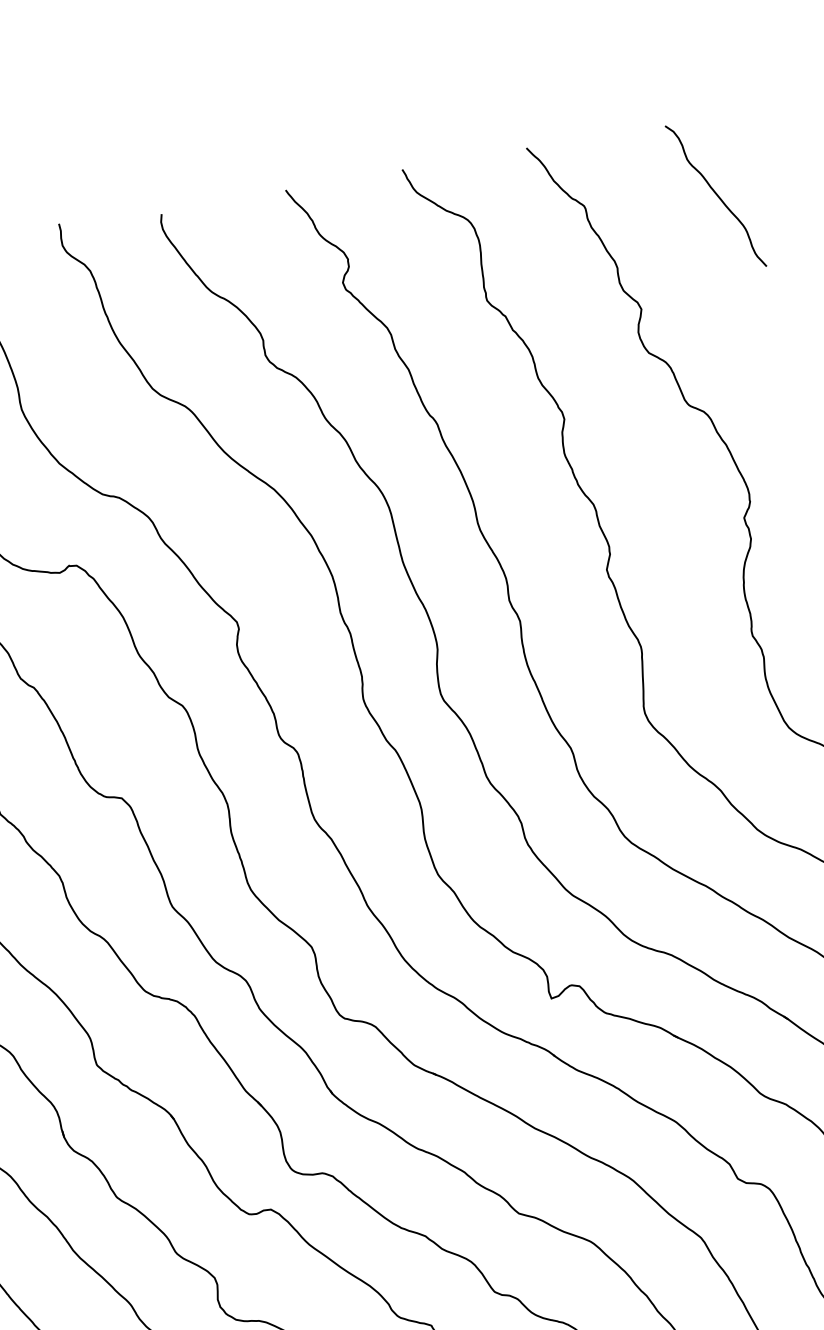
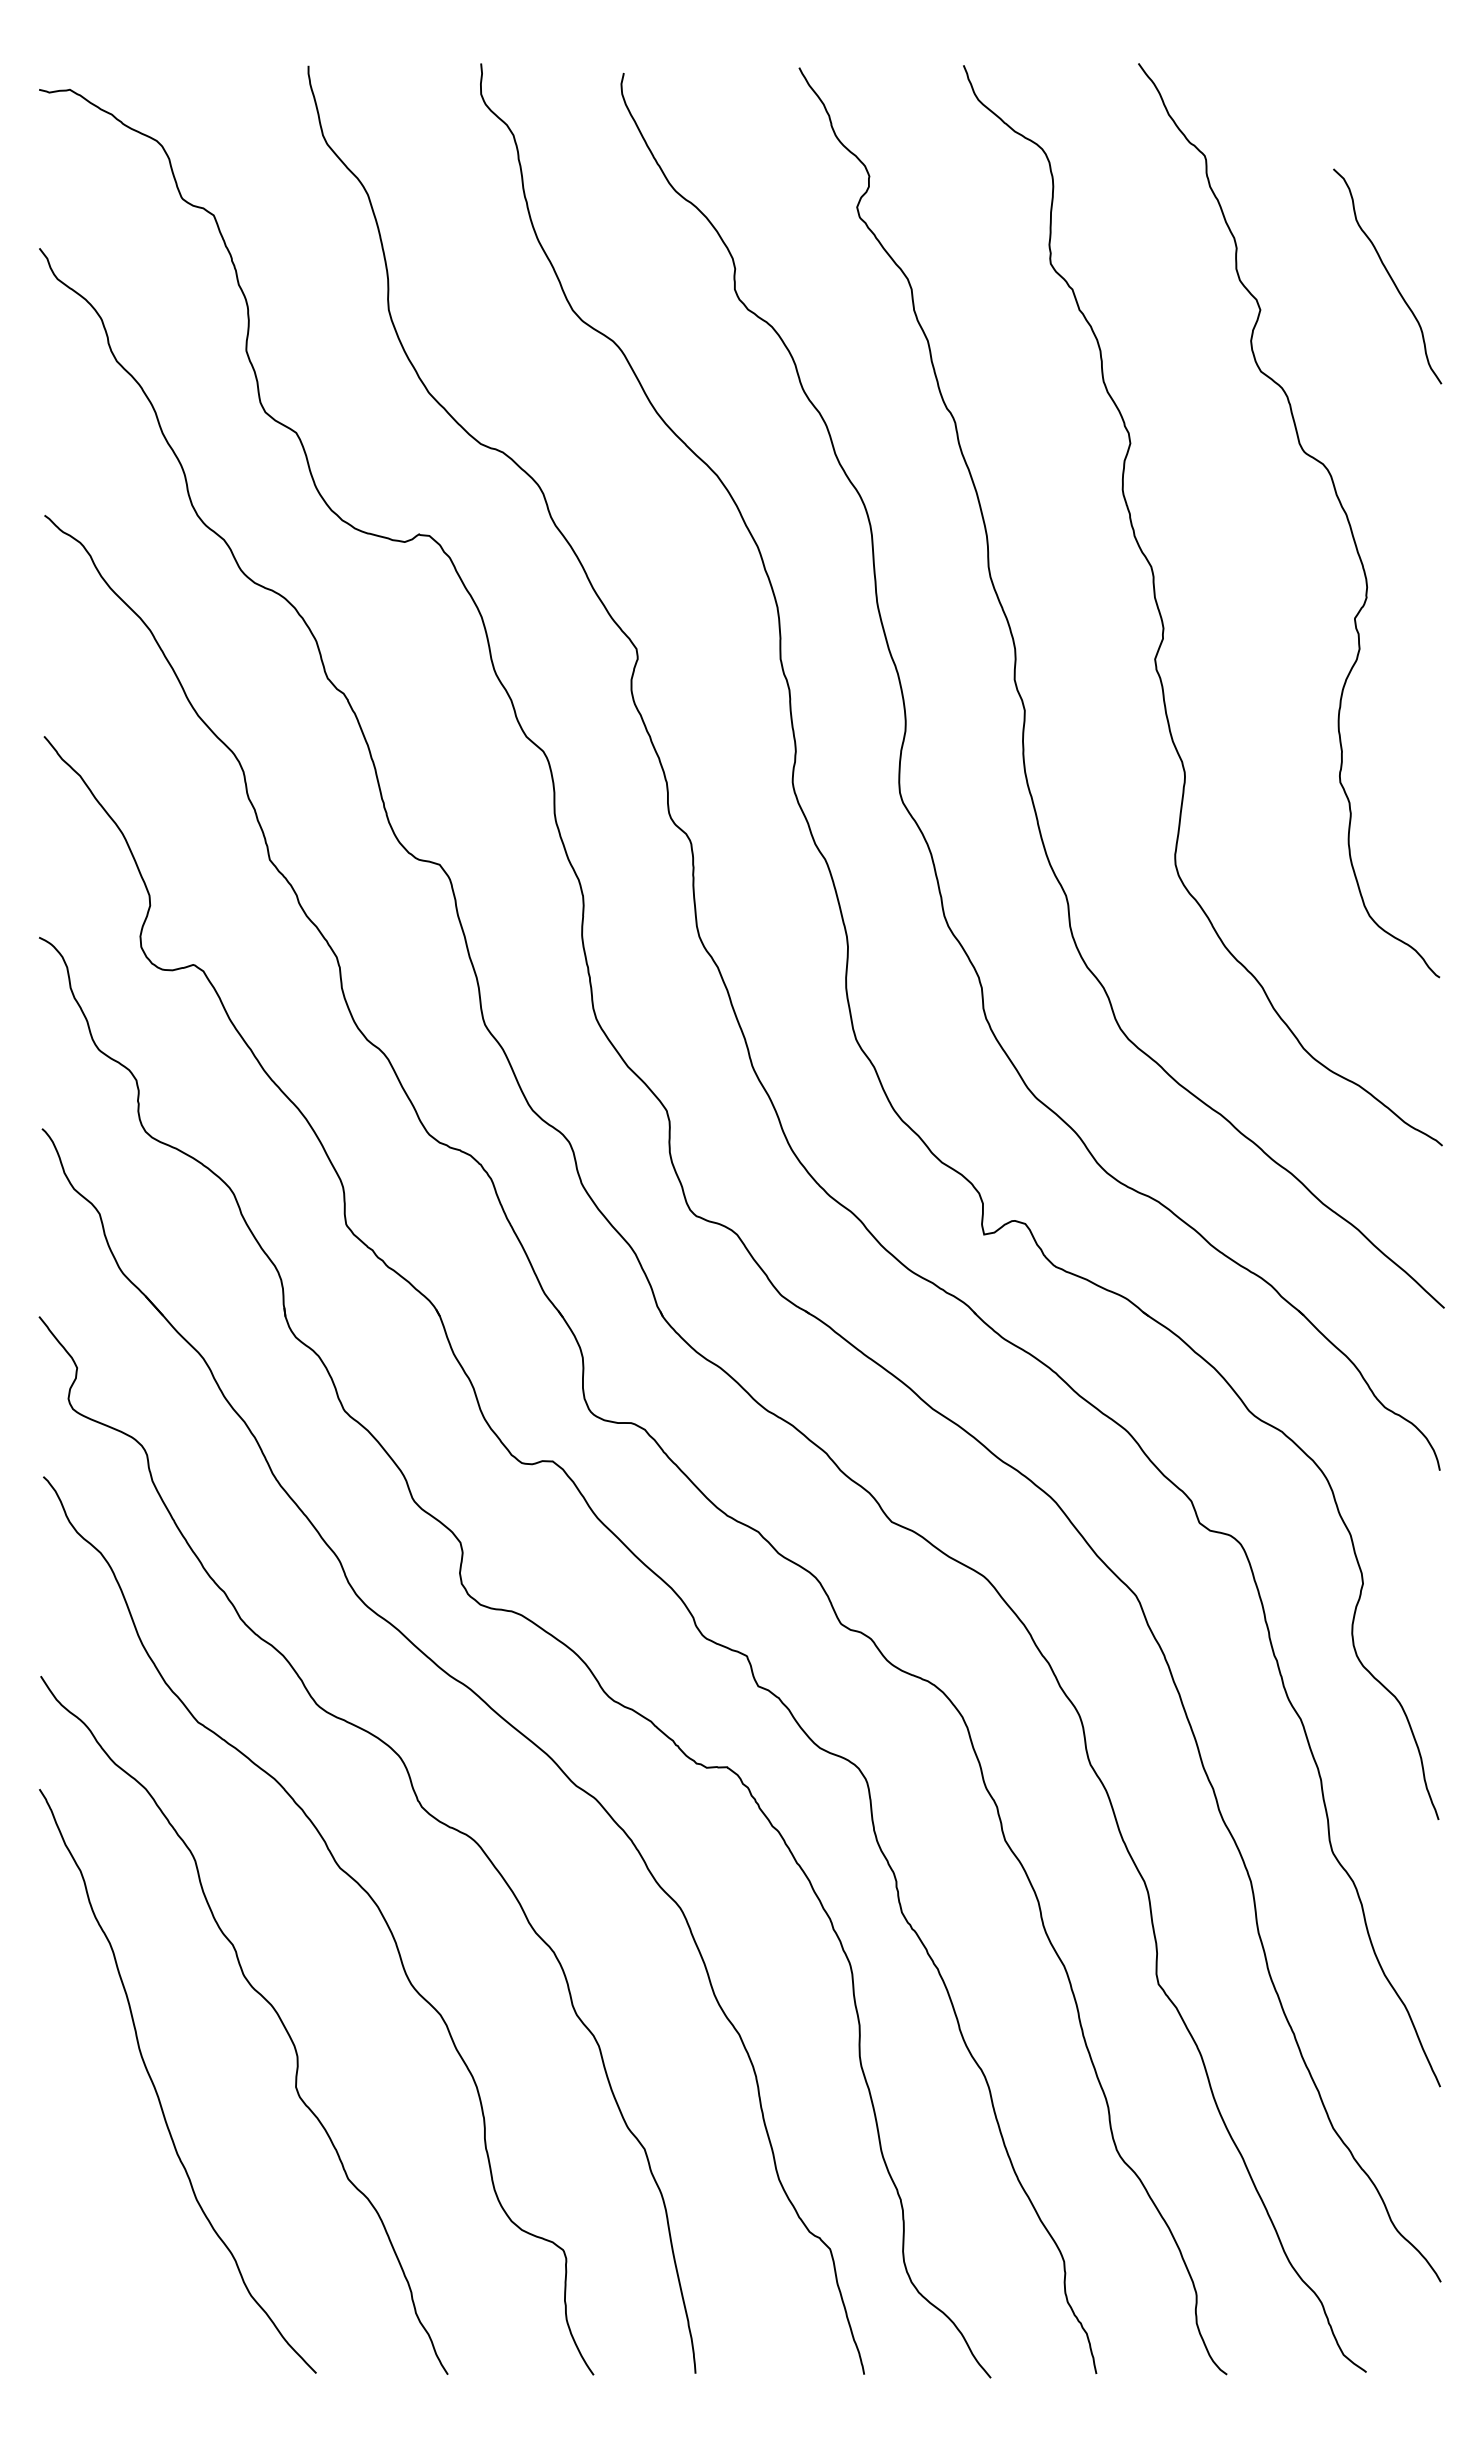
curve: (716, 195) -> (1388, 275), moved

